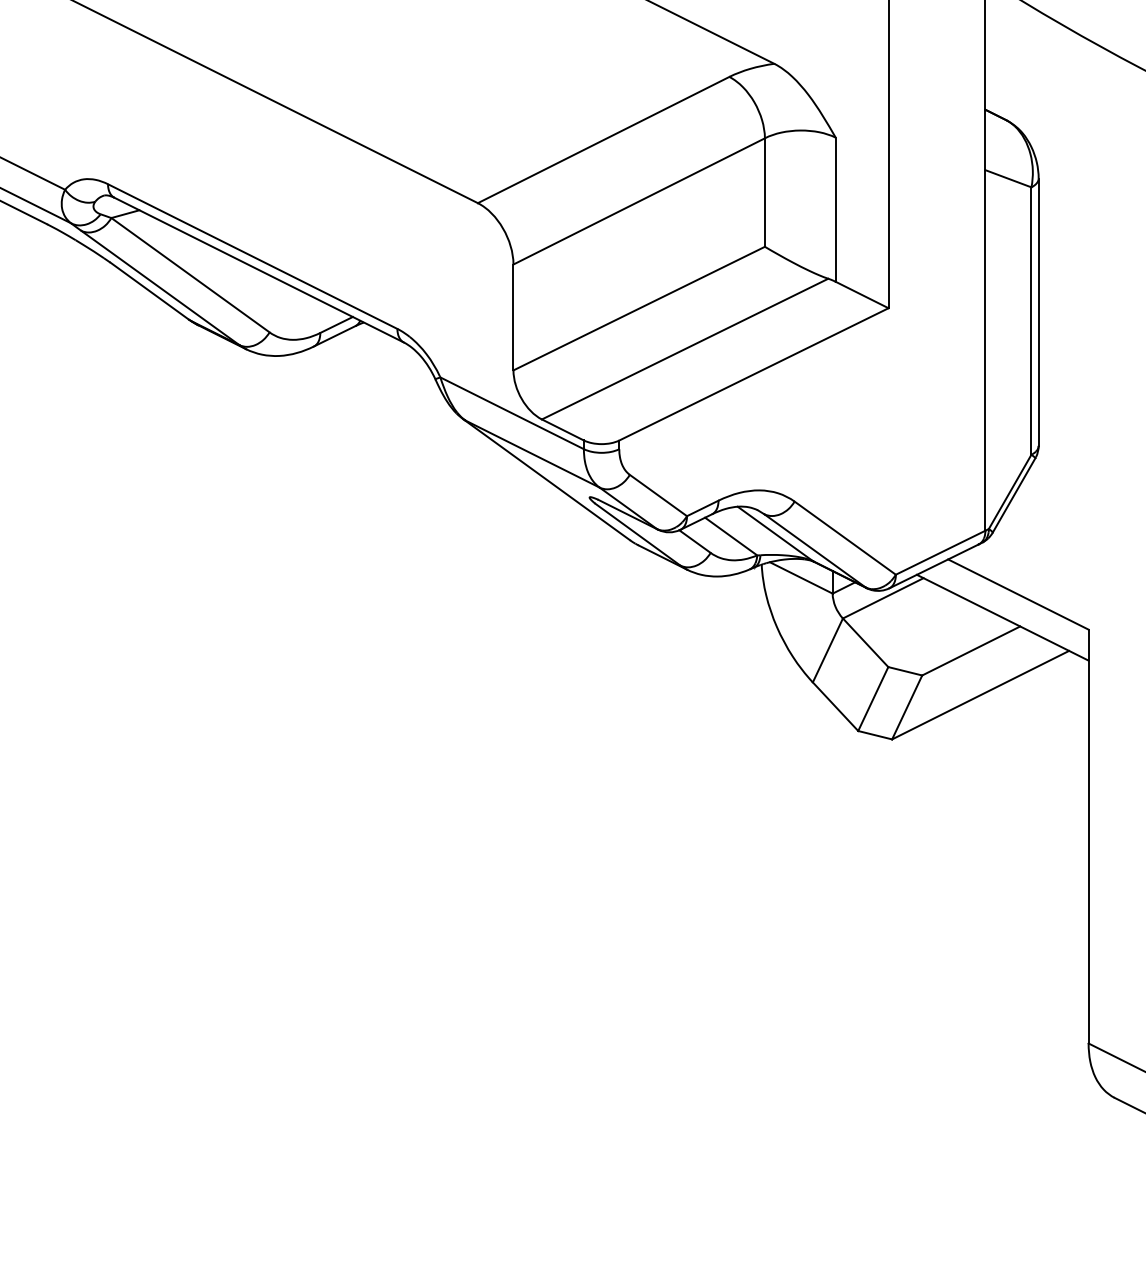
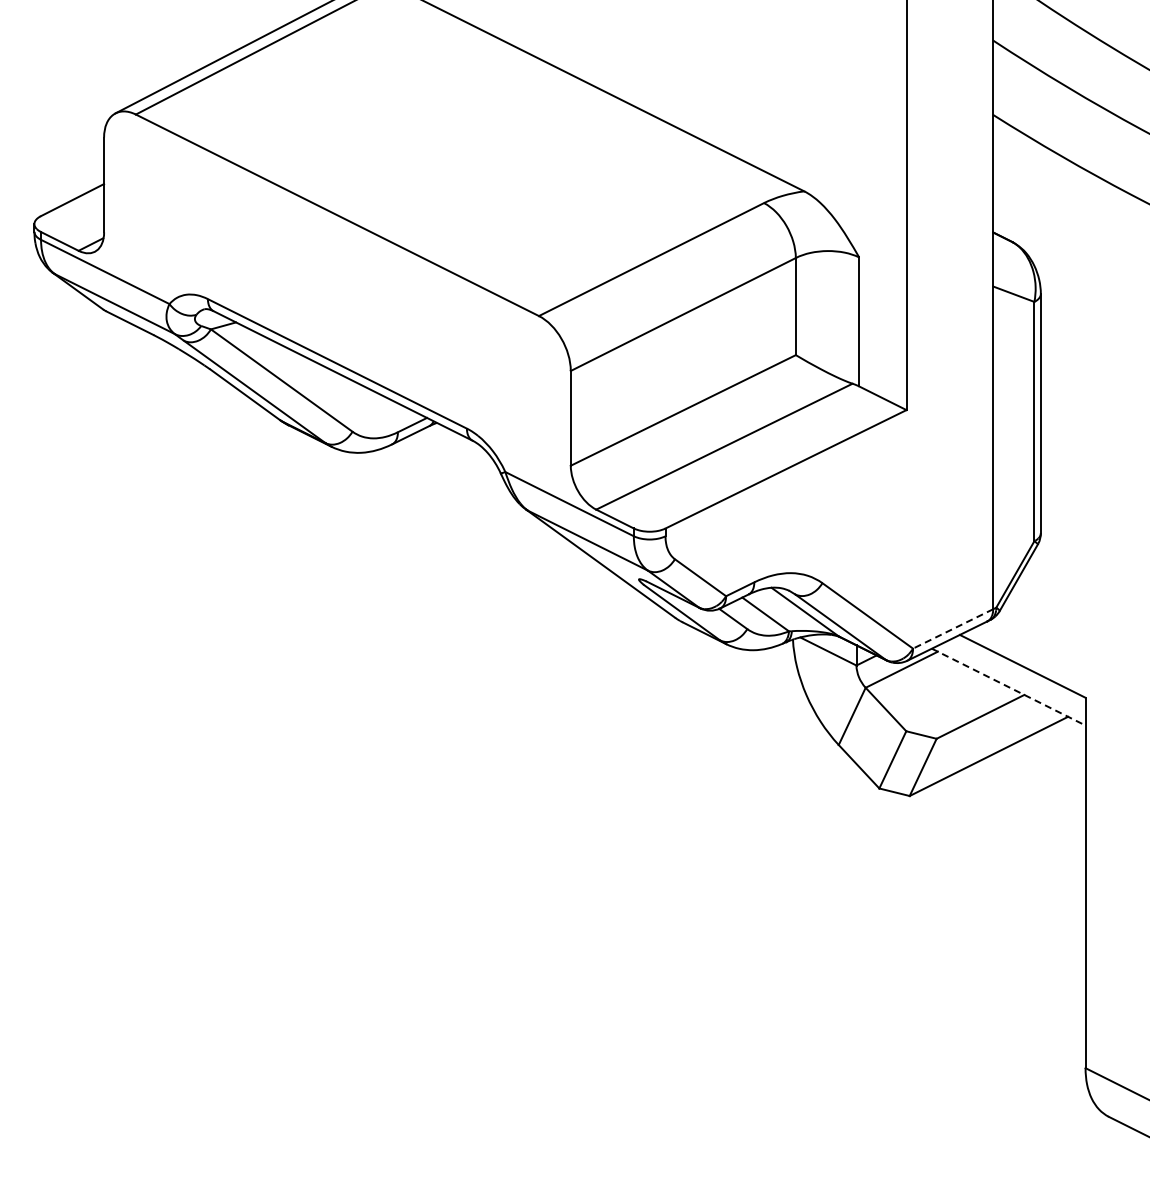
line: (941, 552) -> (953, 628), solid -> dashed
line: (1002, 618) -> (1008, 687), solid -> dashed

